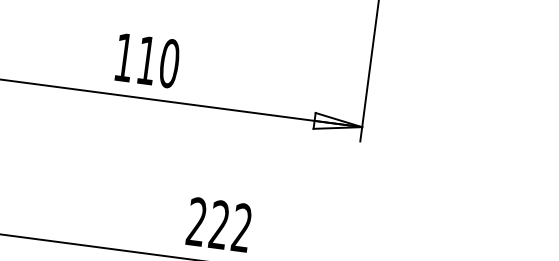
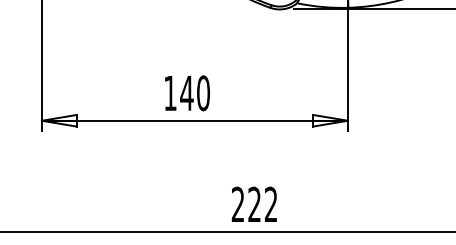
text: (146, 60) -> (186, 93), 110 -> 140

